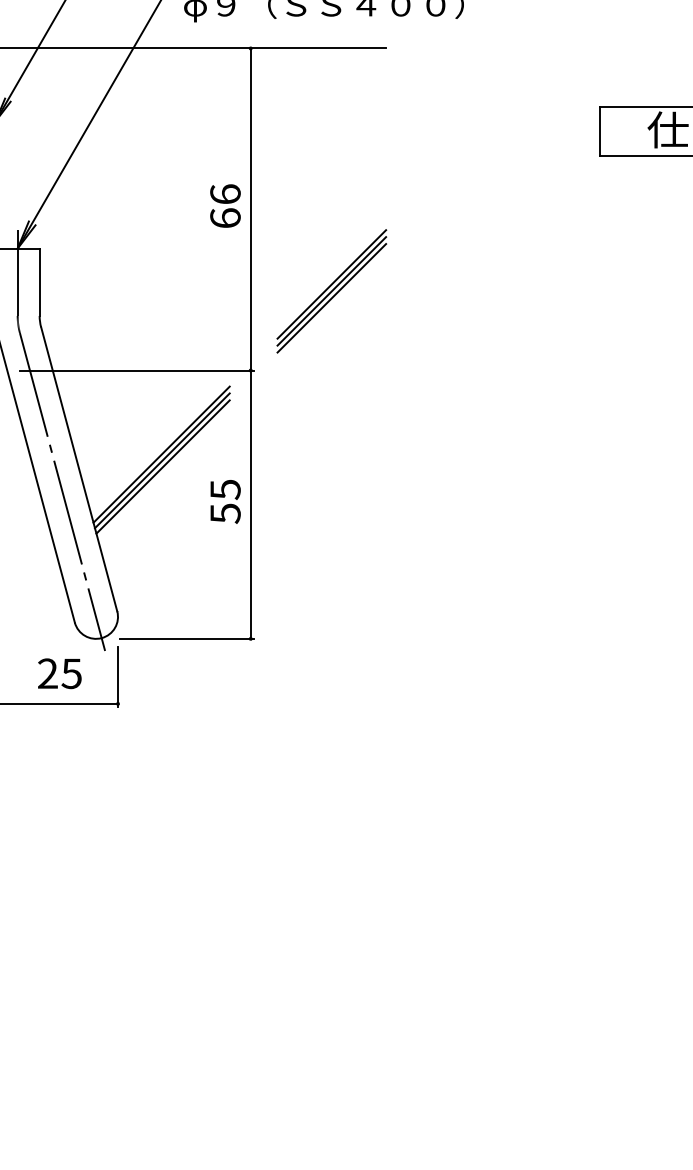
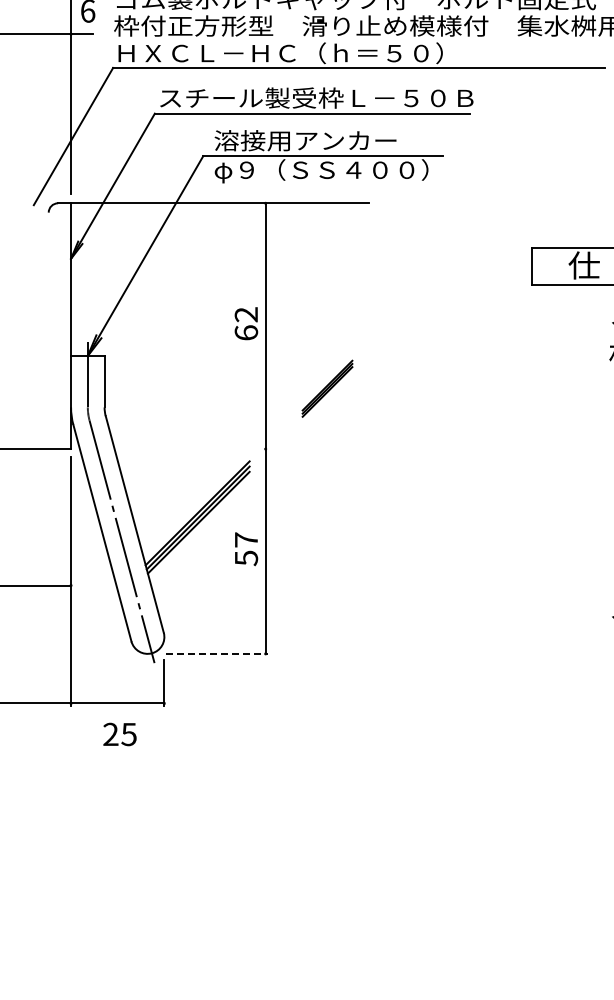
text: (225, 194) -> (246, 314), 66 -> 62
part: (331, 291) -> (327, 388), size x0.6
line: (136, 371) -> (178, 449), removed
text: (225, 488) -> (246, 539), 55 -> 57
line: (187, 638) -> (217, 653), solid -> dashed
text: (59, 673) -> (119, 734), moved

